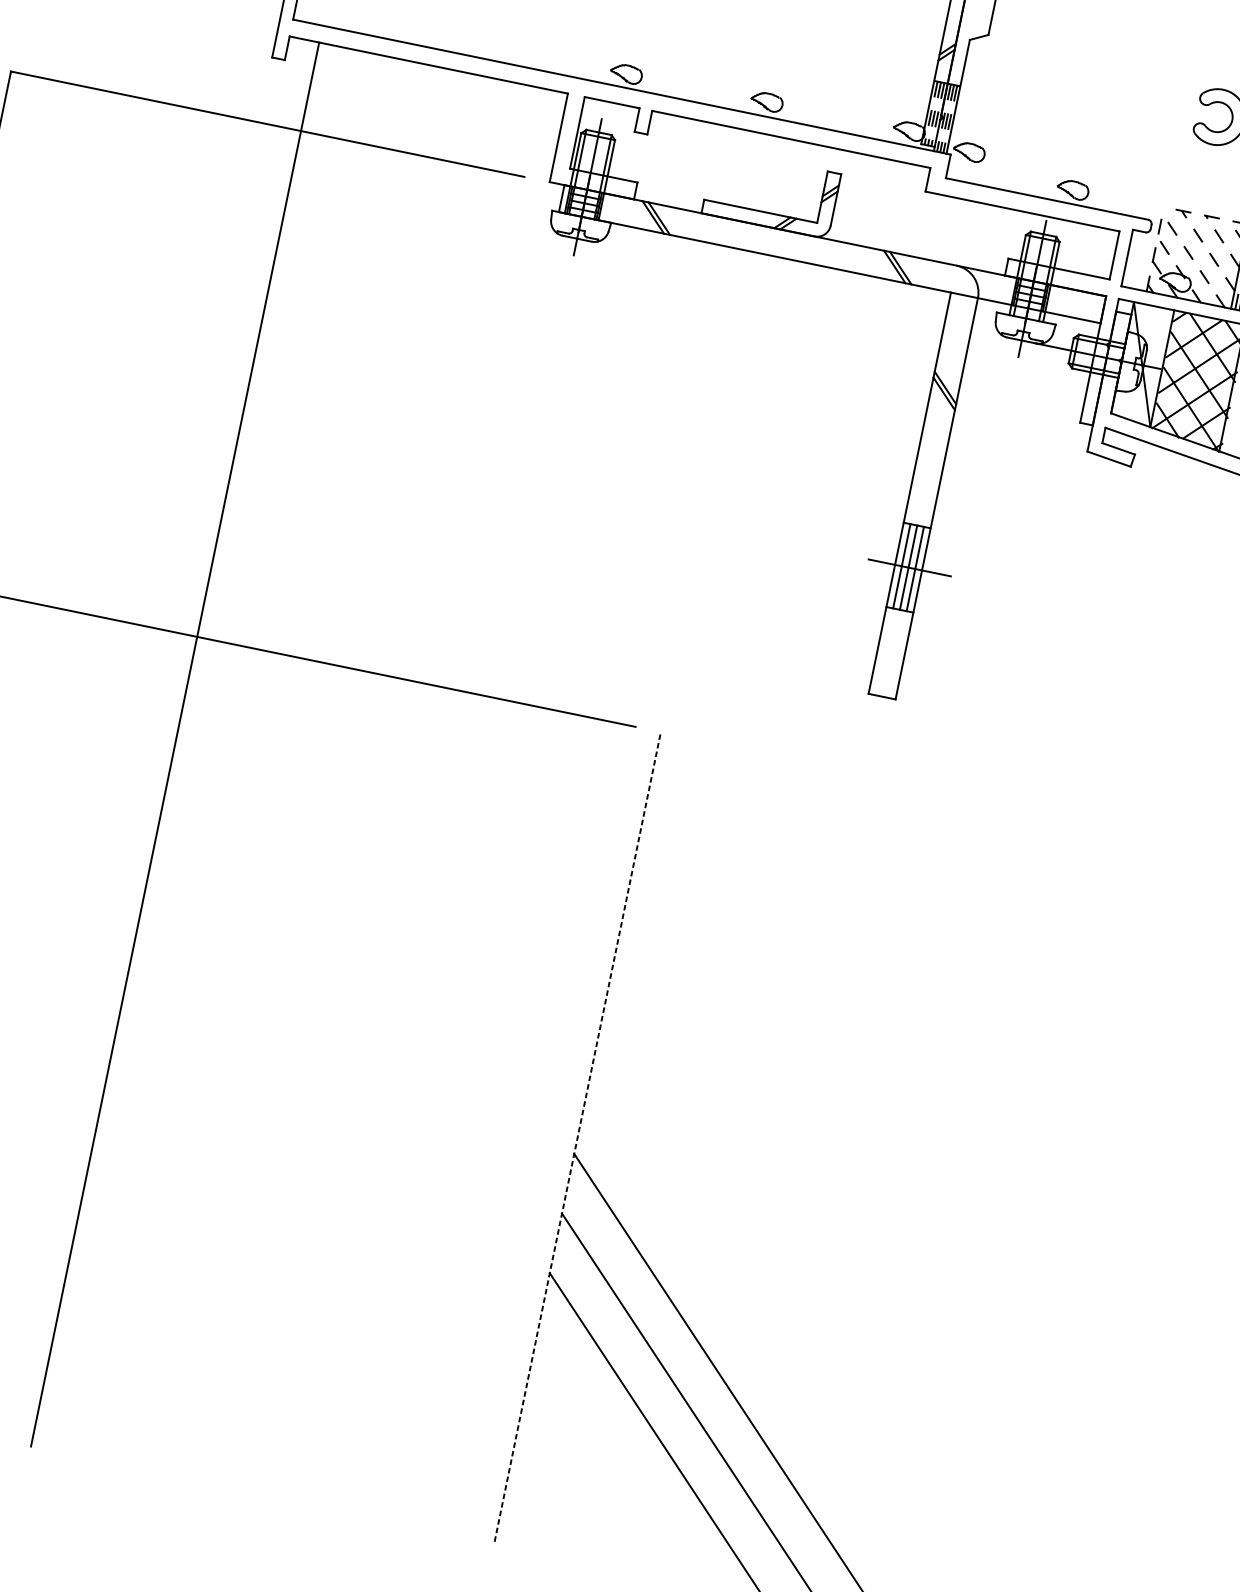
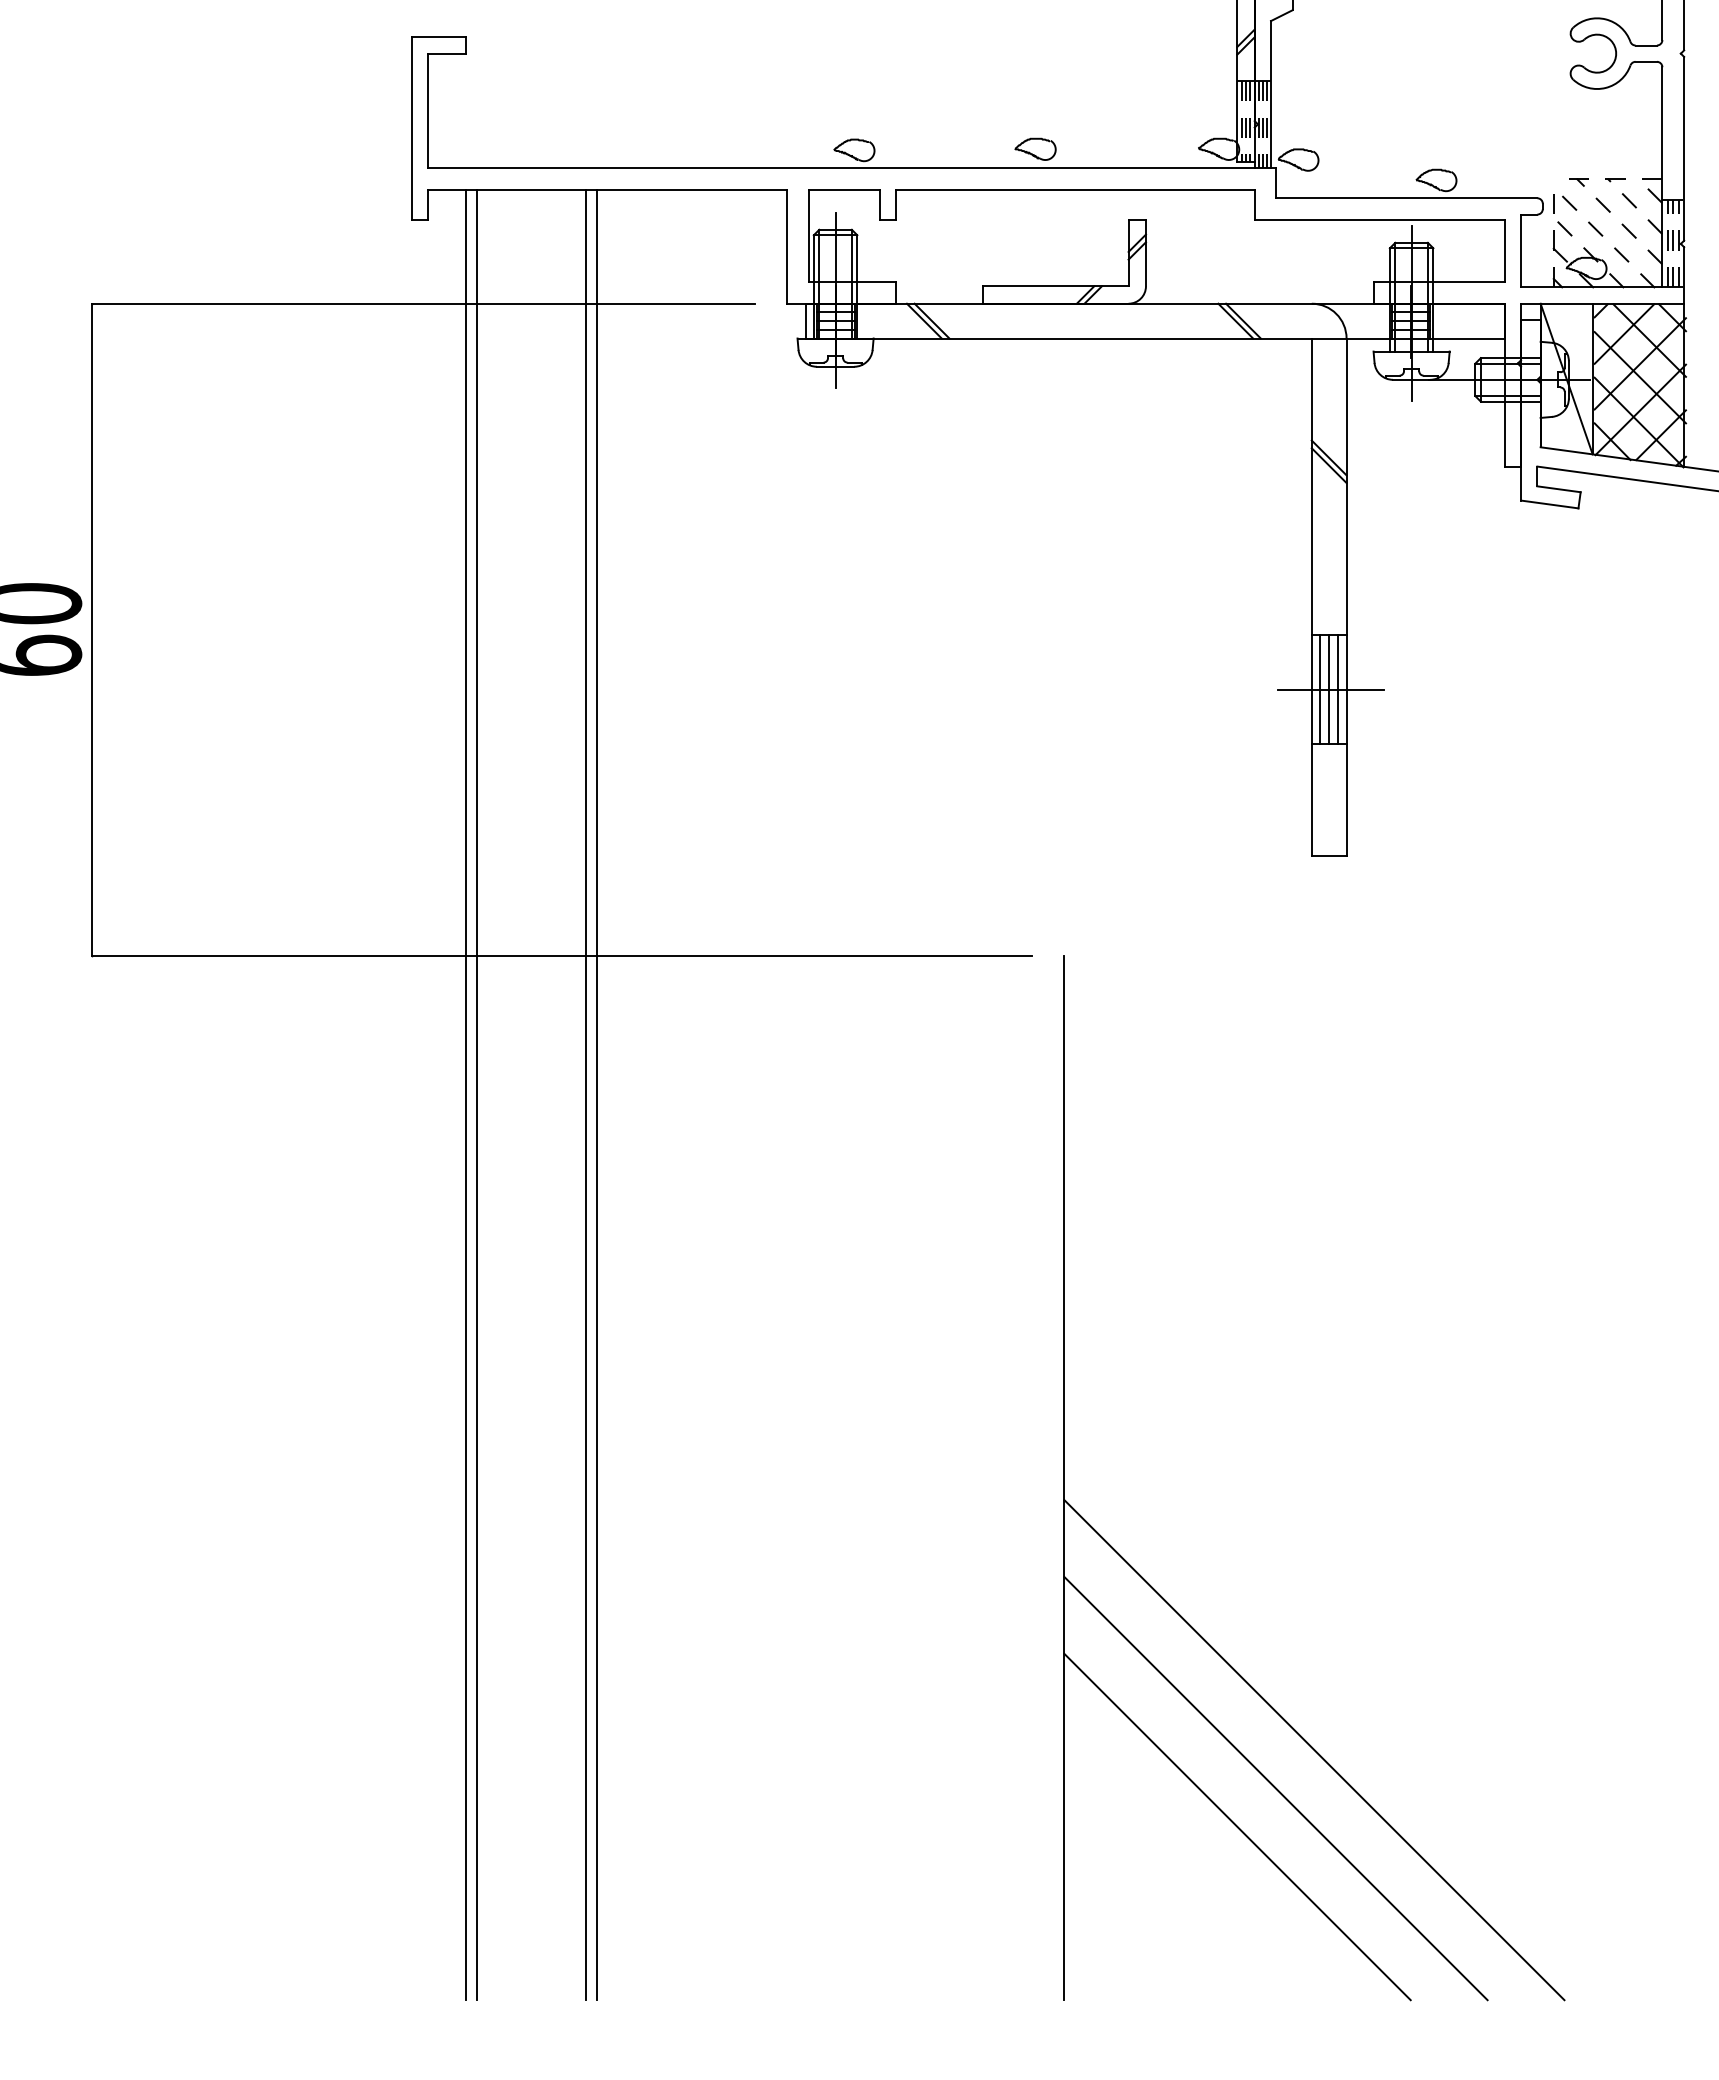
line: (183, 746) -> (477, 1094), added
line: (268, 763) -> (586, 1094), added
line: (275, 764) -> (596, 1094), added
line: (577, 1136) -> (1064, 1477), dashed -> solid

